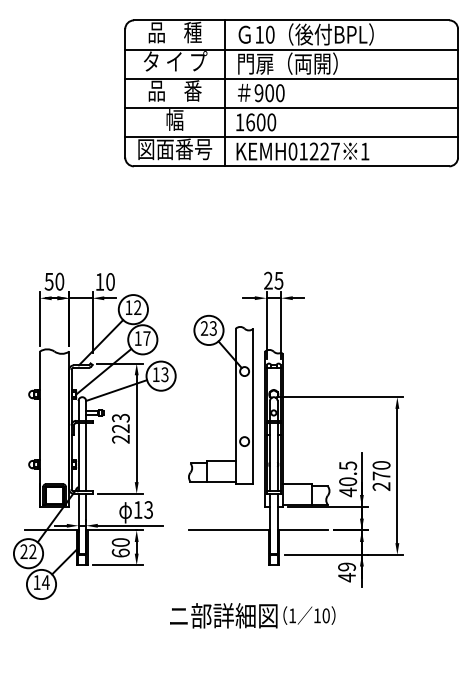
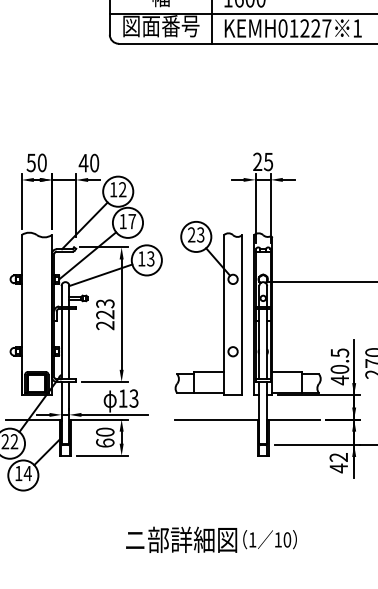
text: (99, 281) -> (83, 162), 10 -> 40
part: (235, 399) -> (223, 308), moved
text: (347, 566) -> (339, 456), 49 -> 42
text: (252, 615) -> (211, 539), moved

